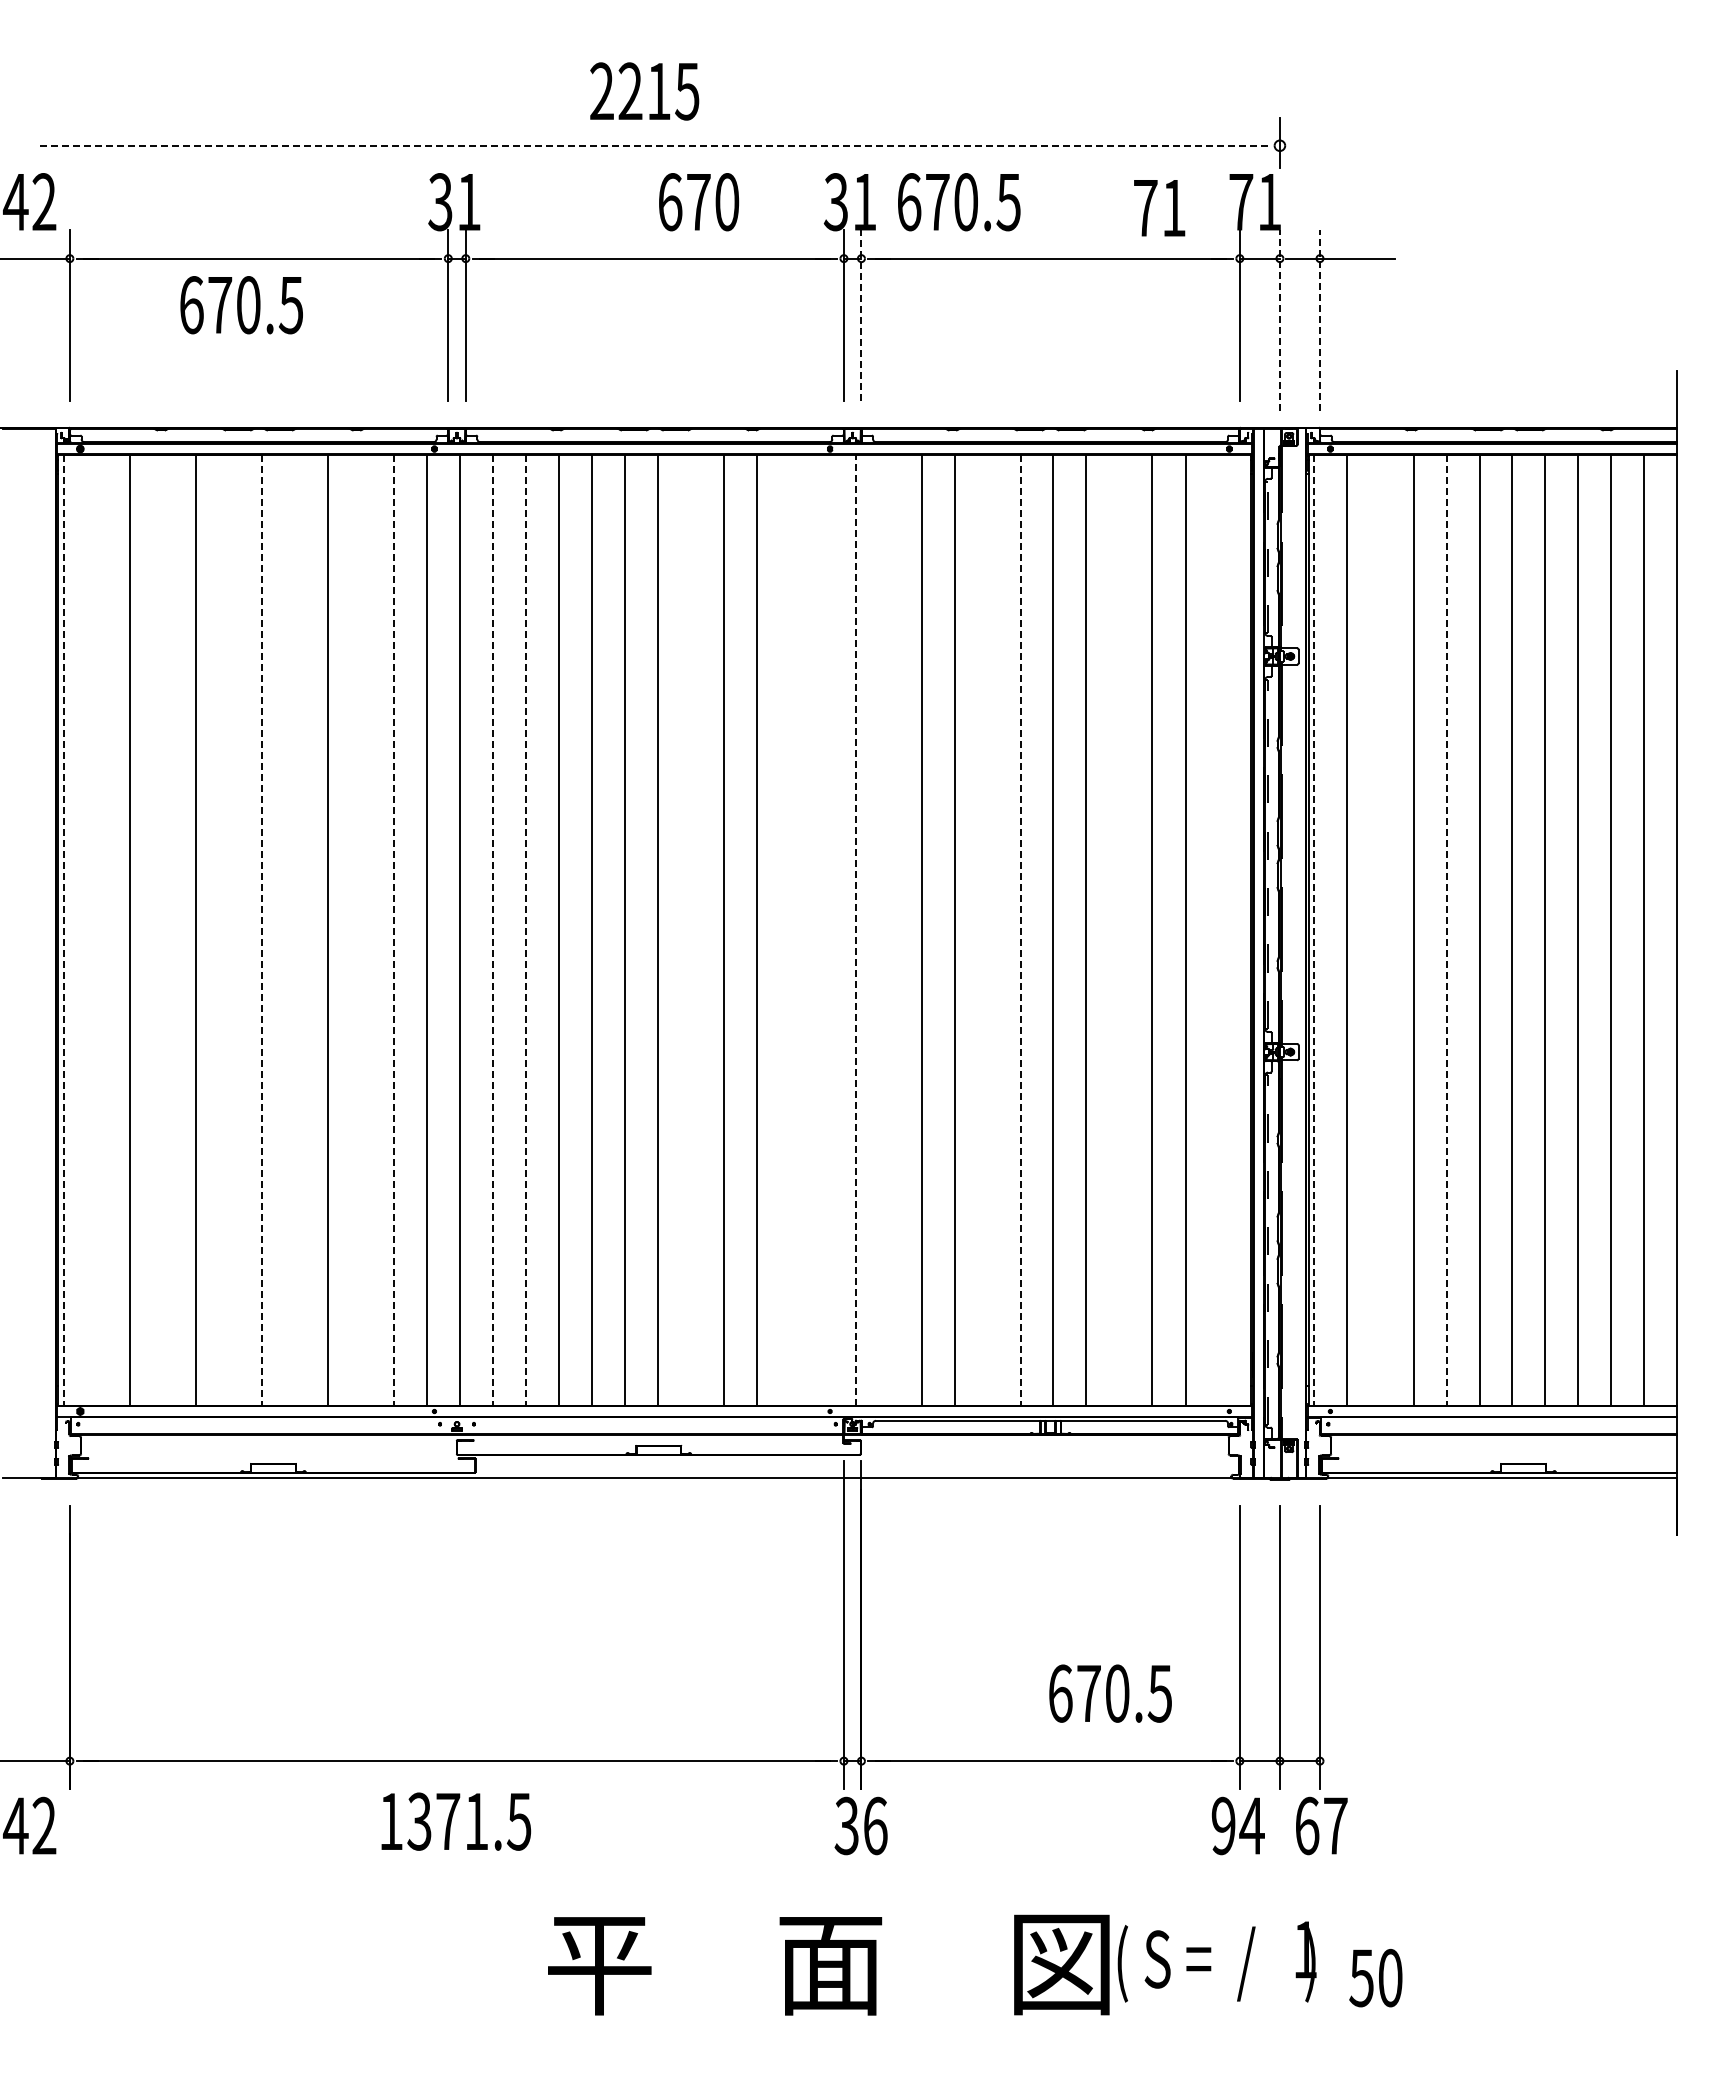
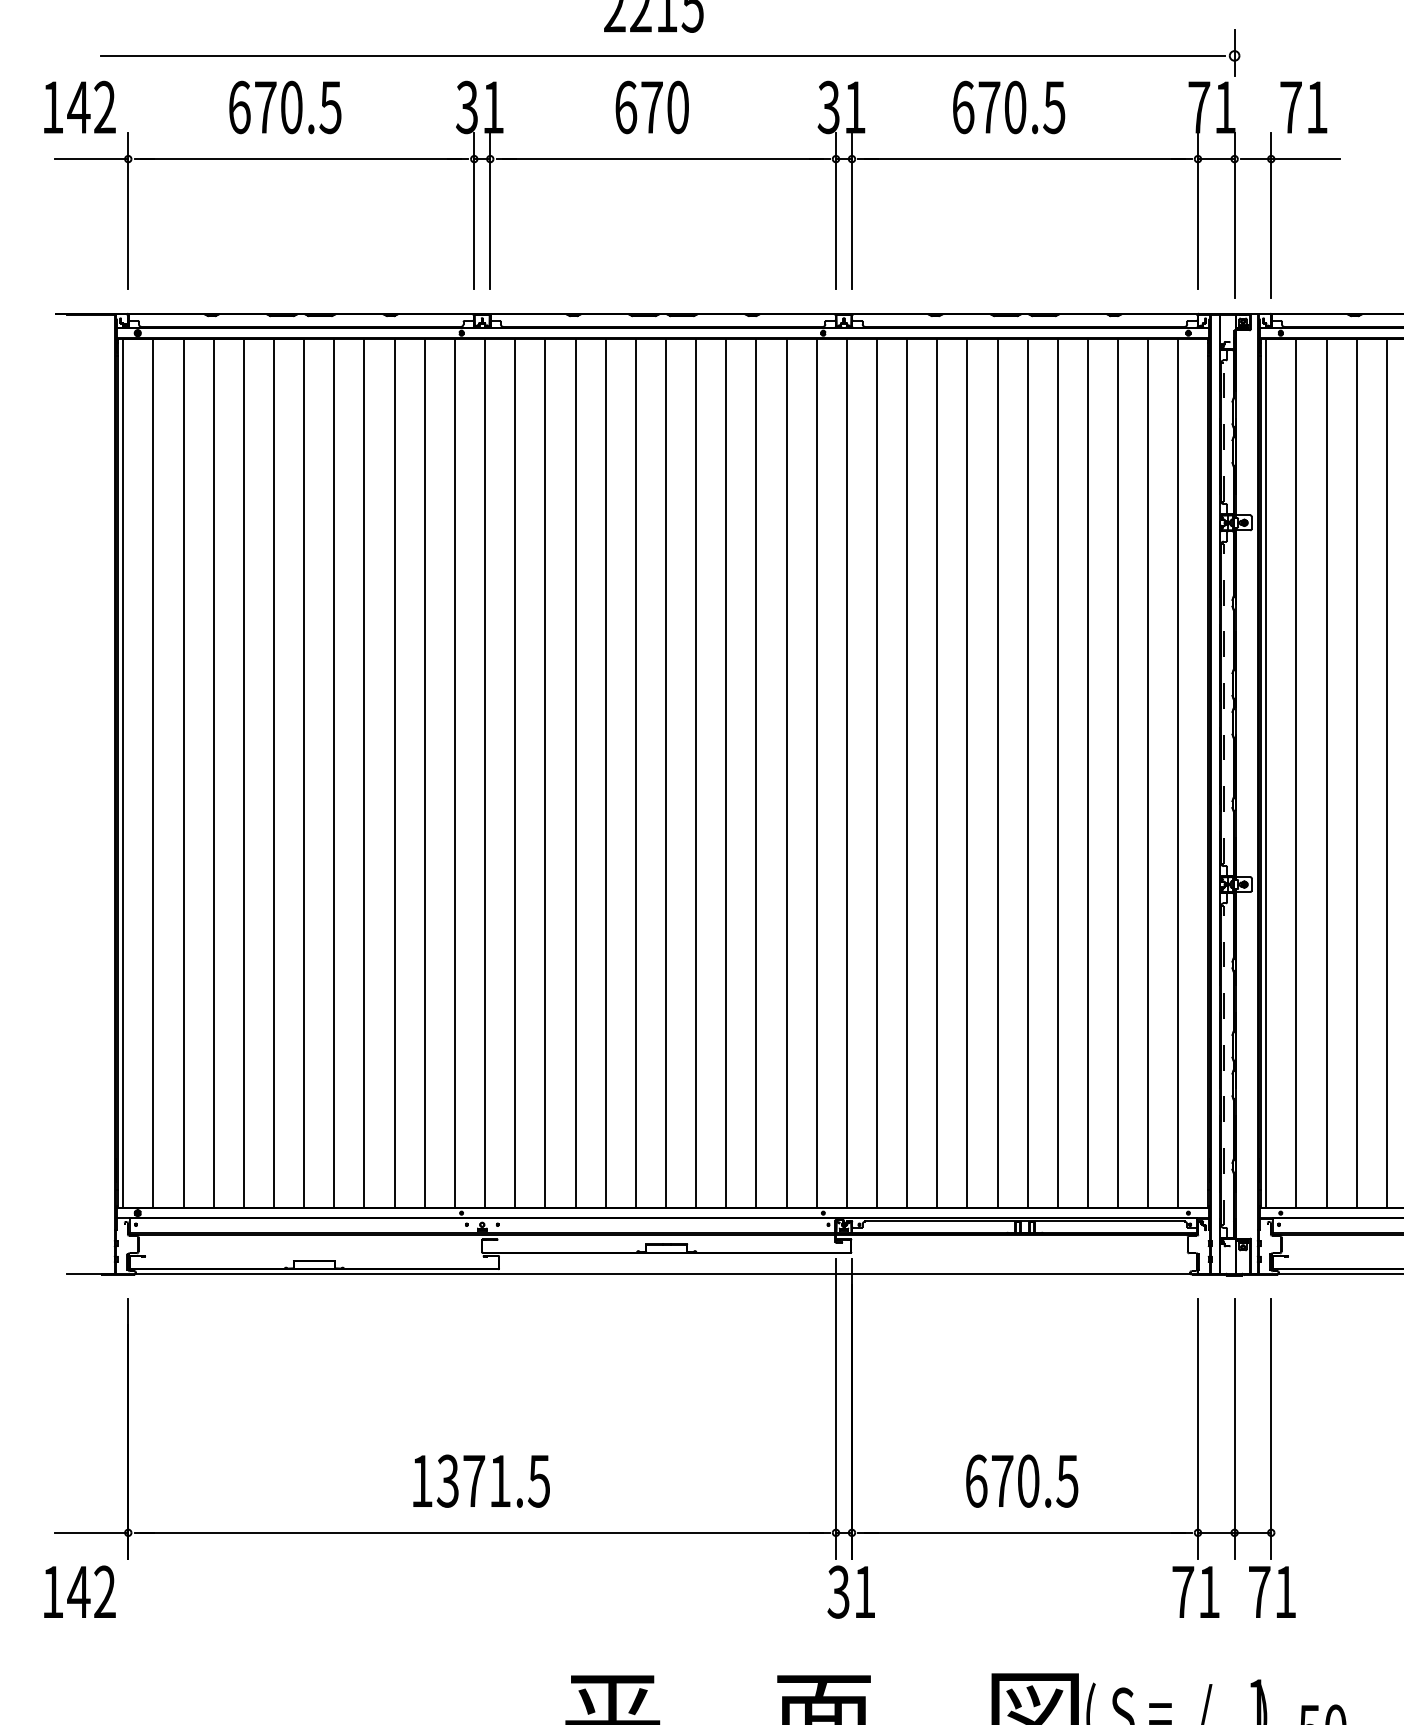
line: (655, 145) -> (663, 55), dashed -> solid
text: (699, 202) -> (652, 107), moved
text: (959, 202) -> (1009, 107), moved
text: (1159, 208) -> (1303, 107), moved
text: (241, 305) -> (285, 107), moved
line: (861, 315) -> (852, 211), dashed -> solid
line: (1279, 319) -> (1234, 214), dashed -> solid
line: (1319, 319) -> (1270, 214), dashed -> solid
line: (97, 929) -> (153, 772), added
line: (163, 929) -> (213, 772), added
line: (229, 929) -> (274, 772), added
line: (295, 929) -> (334, 772), added
line: (361, 929) -> (394, 772), added
line: (690, 929) -> (695, 772), added
line: (789, 929) -> (786, 772), added
line: (822, 929) -> (816, 772), added
line: (855, 929) -> (846, 772), dashed -> solid
line: (888, 929) -> (876, 772), added
line: (987, 929) -> (967, 772), added
line: (1119, 929) -> (1087, 772), added
line: (1218, 929) -> (1178, 772), added
line: (1380, 929) -> (1326, 772), added
line: (64, 930) -> (123, 773), dashed -> solid
line: (262, 930) -> (304, 773), dashed -> solid
line: (394, 930) -> (425, 773), dashed -> solid
line: (493, 930) -> (515, 773), dashed -> solid
line: (526, 930) -> (545, 773), dashed -> solid
line: (1020, 930) -> (997, 773), dashed -> solid
line: (1314, 930) -> (1266, 773), dashed -> solid
line: (1446, 930) -> (1386, 773), dashed -> solid
text: (1110, 1693) -> (1022, 1481), moved
text: (456, 1821) -> (481, 1481), moved
text: (875, 1825) -> (864, 1591), 36 -> 31
text: (1237, 1825) -> (1195, 1591), 94 -> 71
text: (1321, 1825) -> (1272, 1591), 67 -> 71

